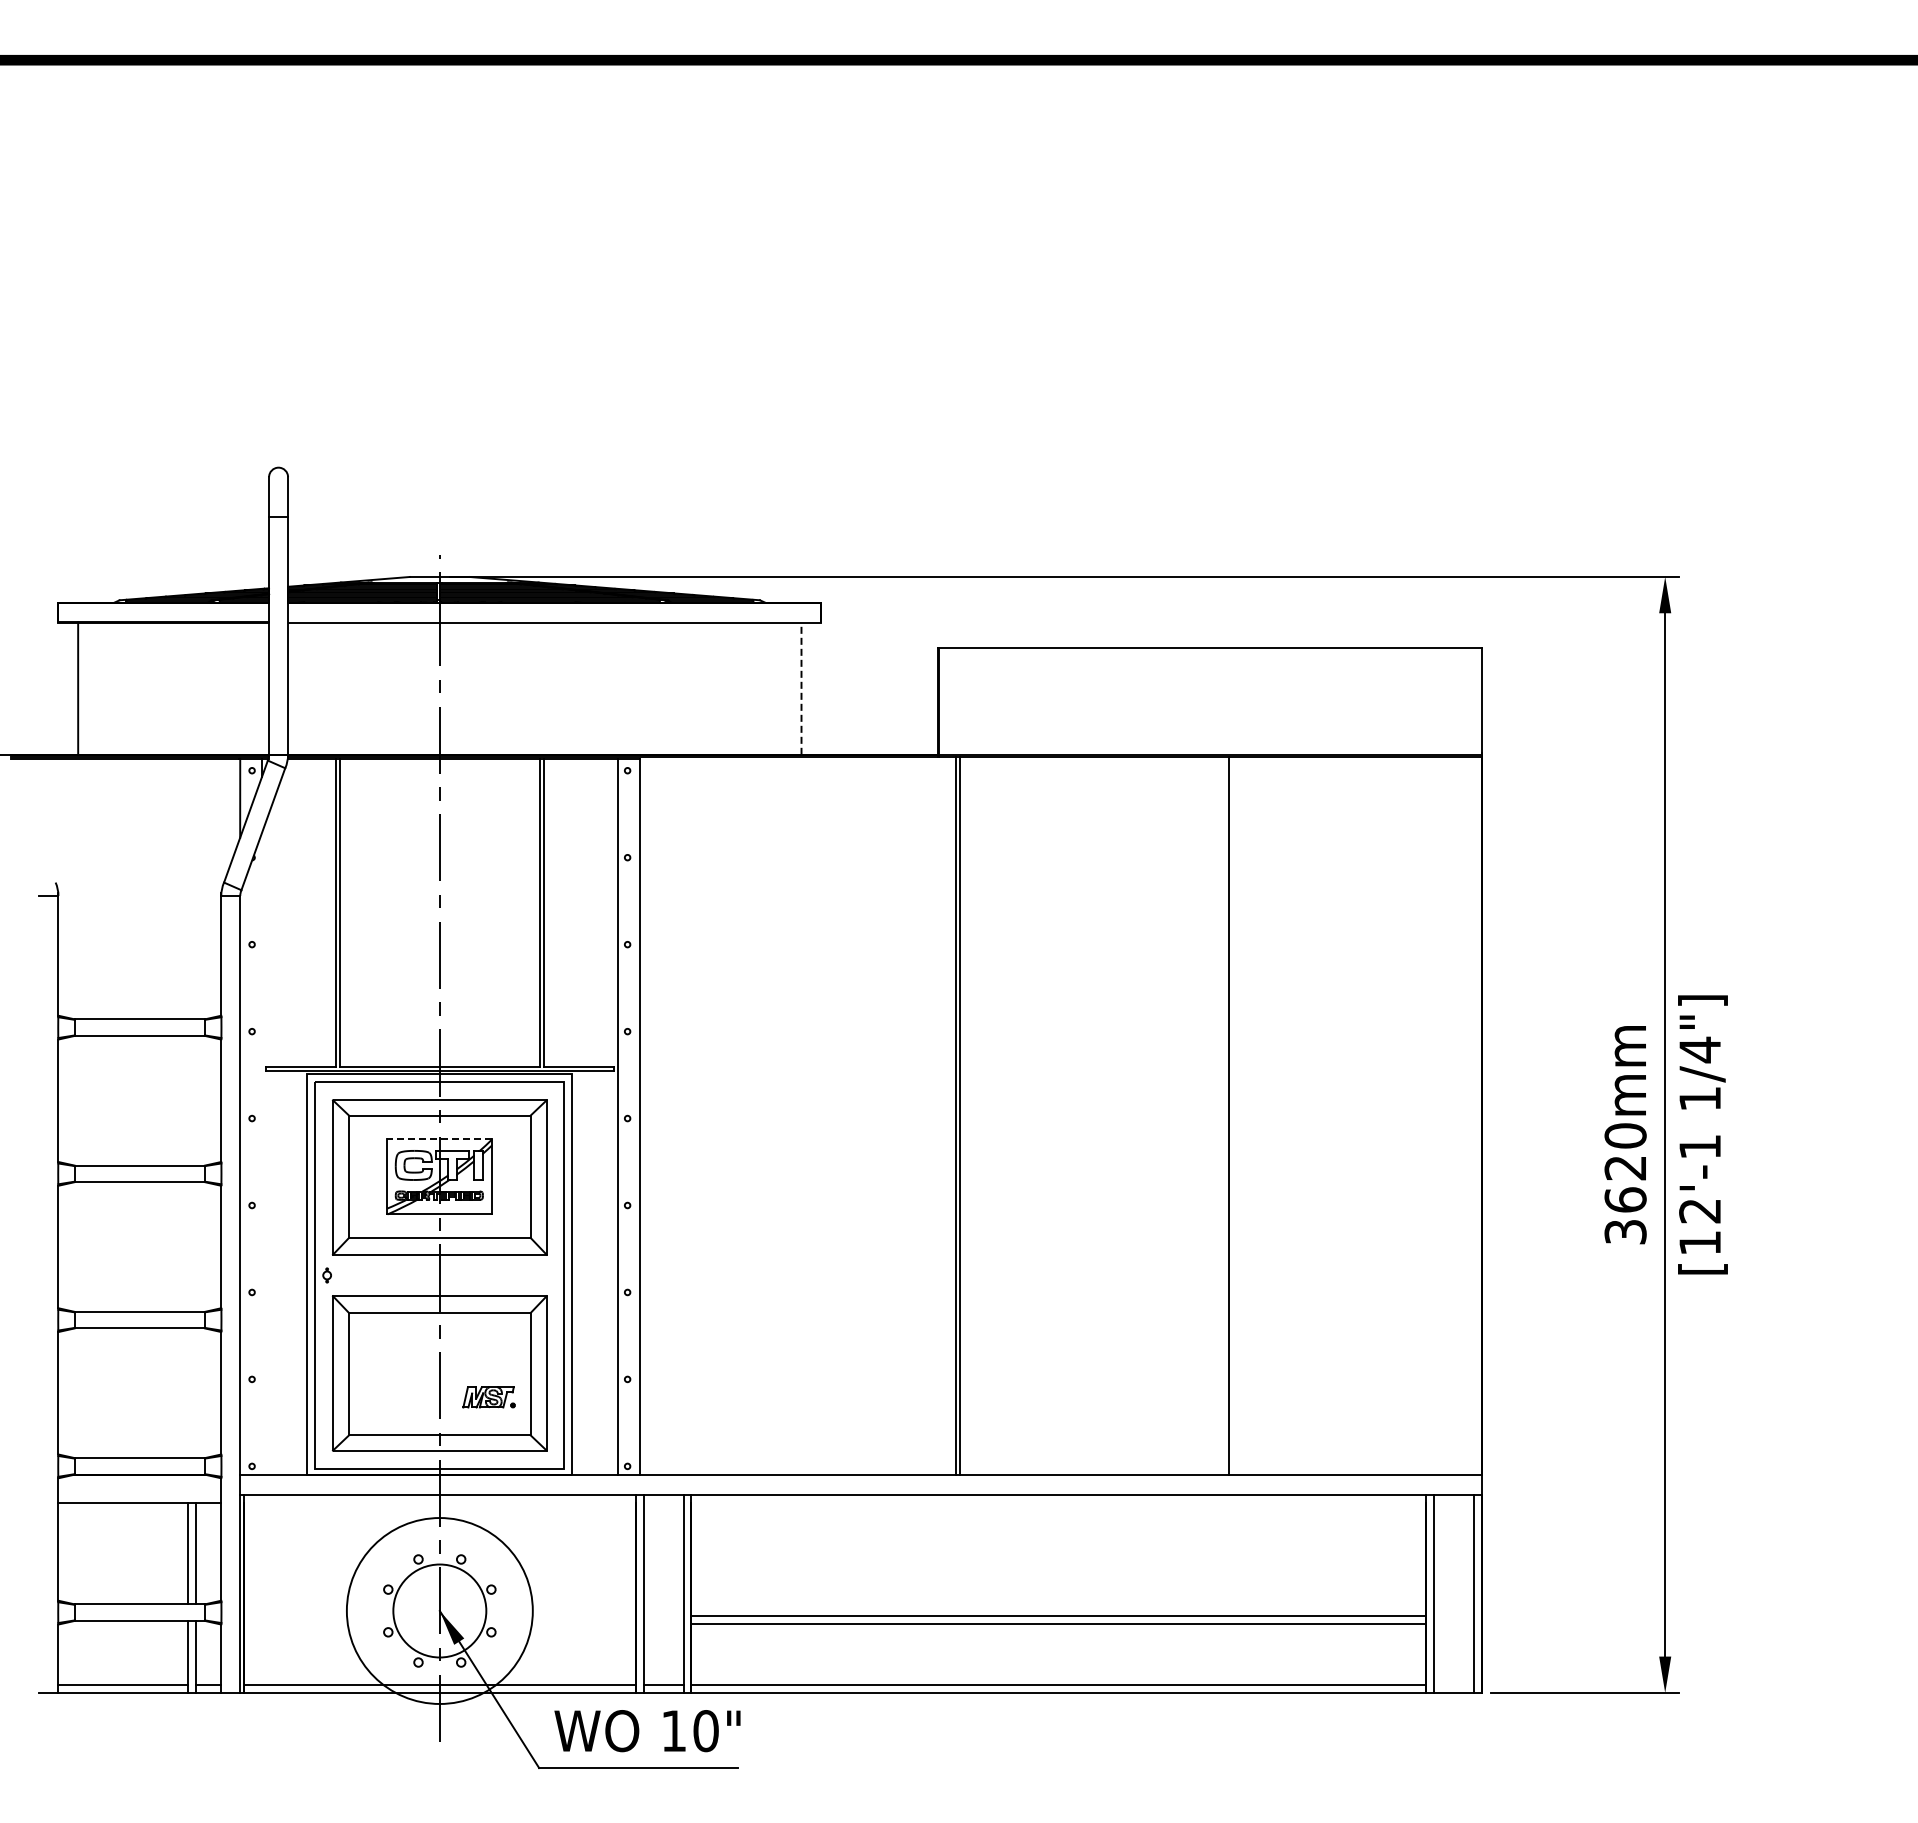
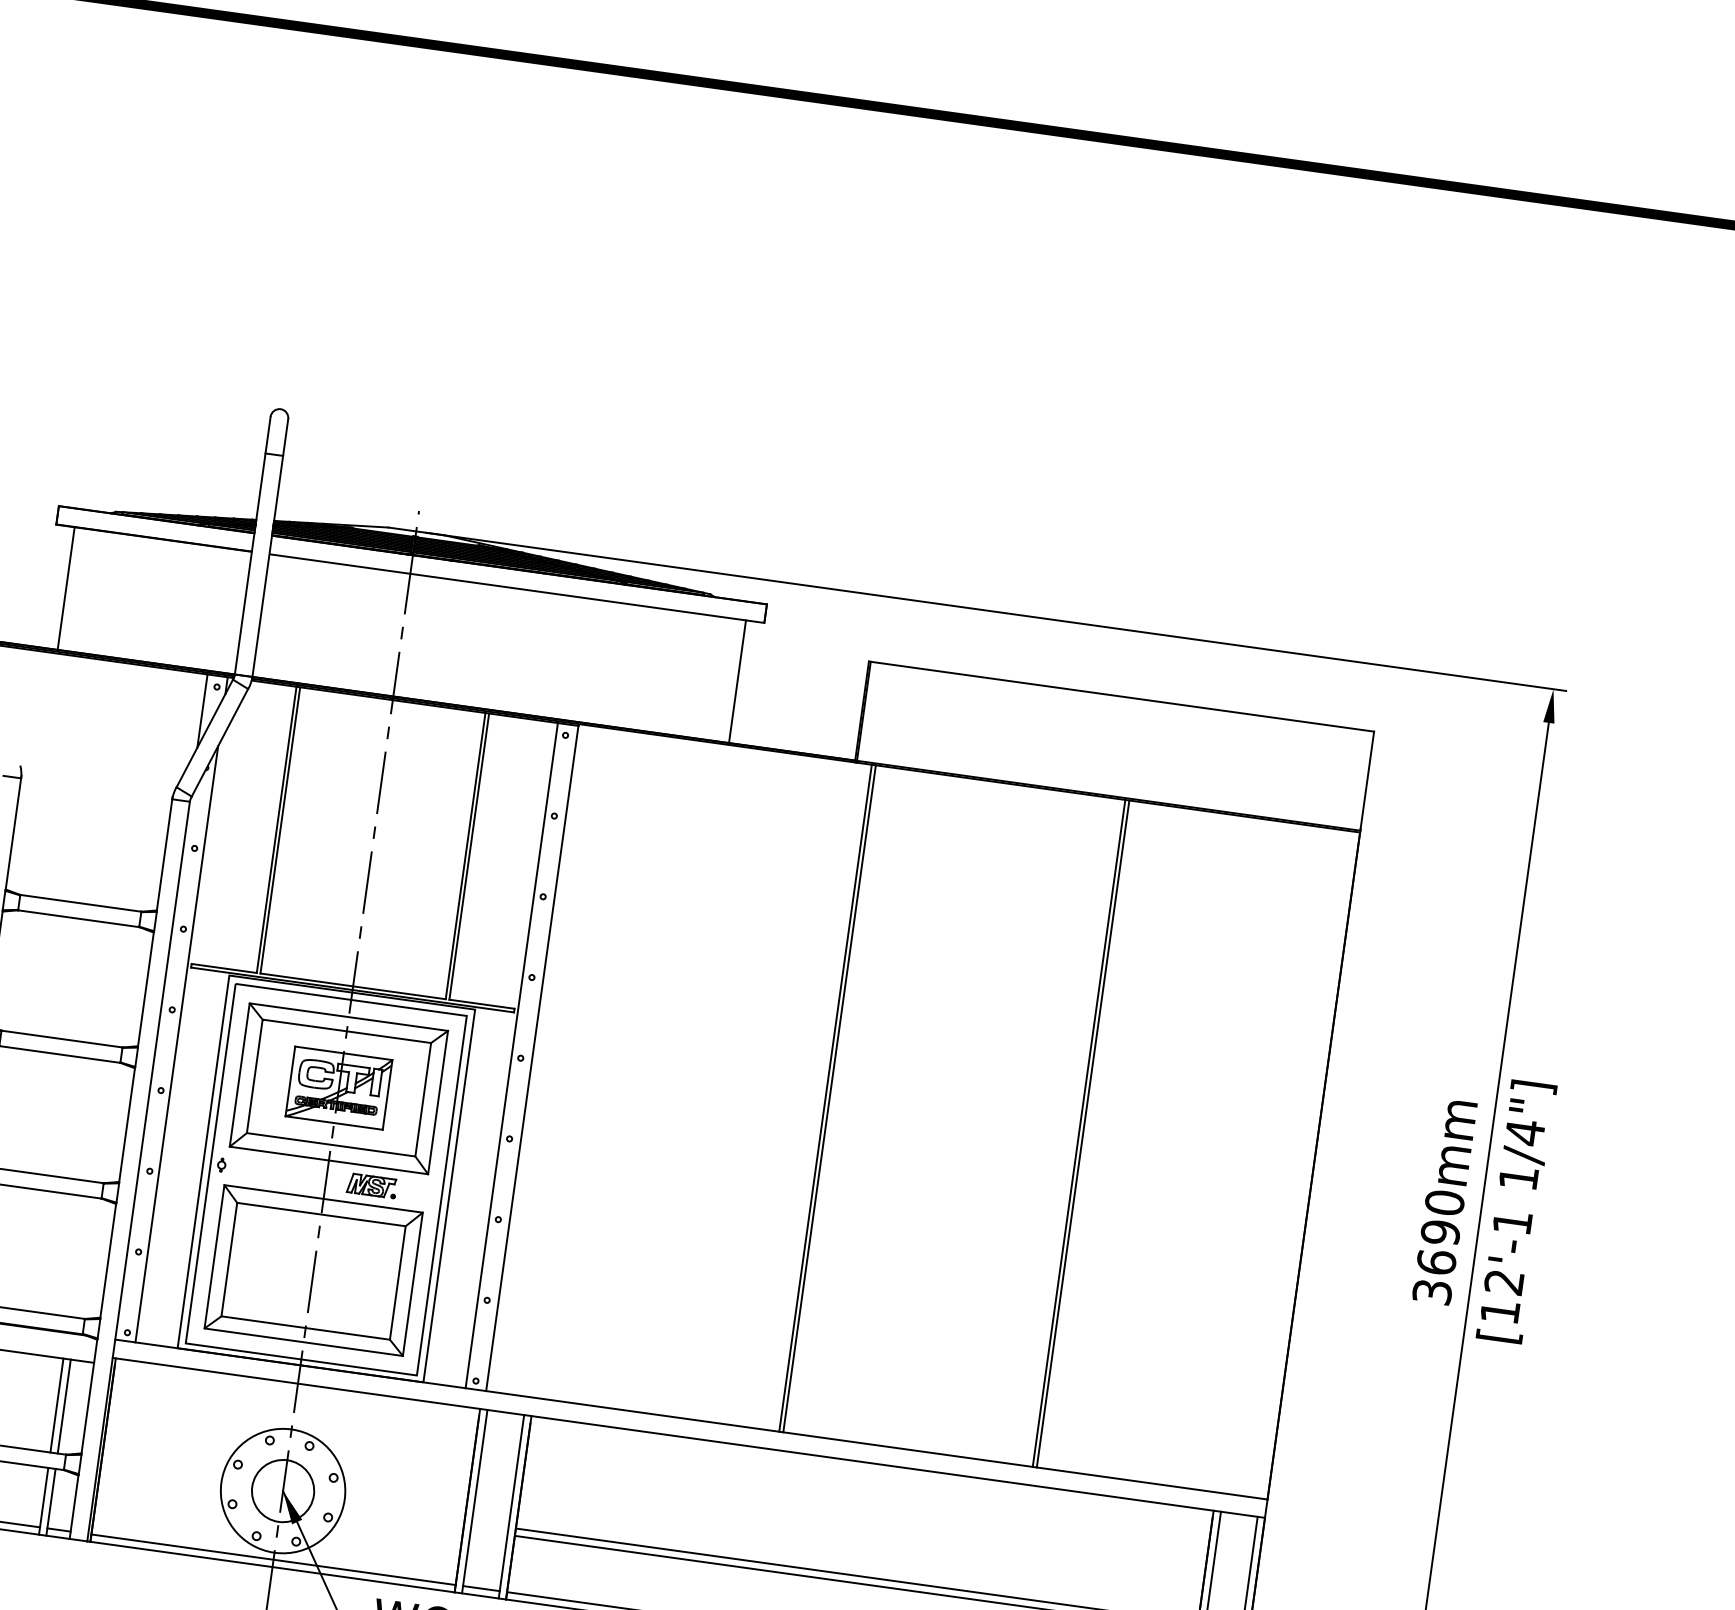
line: (801, 688) -> (737, 681), dashed -> solid
line: (1233, 1115) -> (1083, 1133), added
line: (439, 1139) -> (343, 1053), dashed -> solid
line: (261, 1154) -> (176, 1044), added
text: (1625, 1167) -> (1440, 1232), 3620mm -> 3690mm
part: (488, 1397) -> (371, 1185), moved
circle: (439, 1610) -> (282, 1490), size x0.71
circle: (439, 1610) -> (282, 1490), size x0.71

